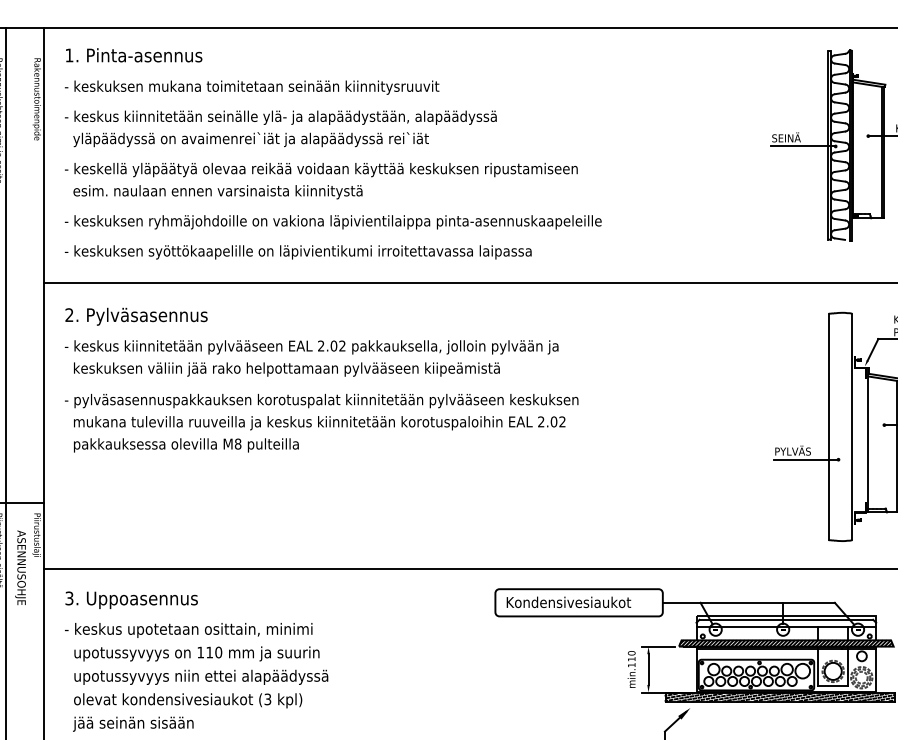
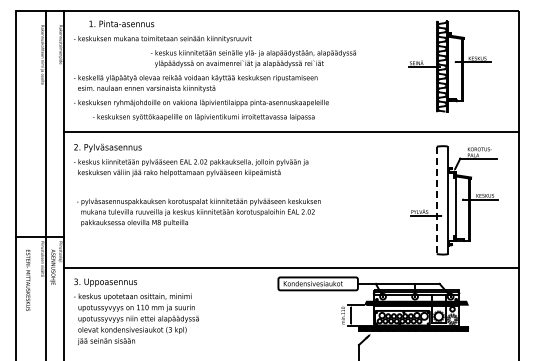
text: (133, 54) -> (121, 23), moved
text: (280, 128) -> (253, 58), moved
text: (297, 252) -> (203, 117), moved
text: (320, 423) -> (198, 212), moved
line: (828, 427) -> (436, 200), solid -> dashed

